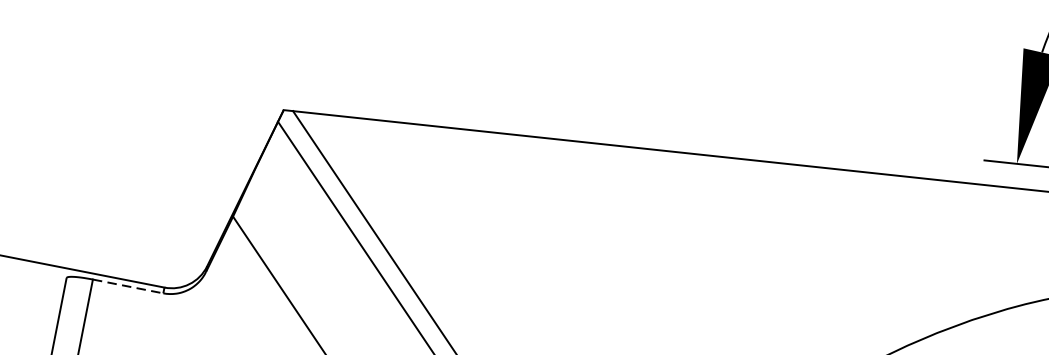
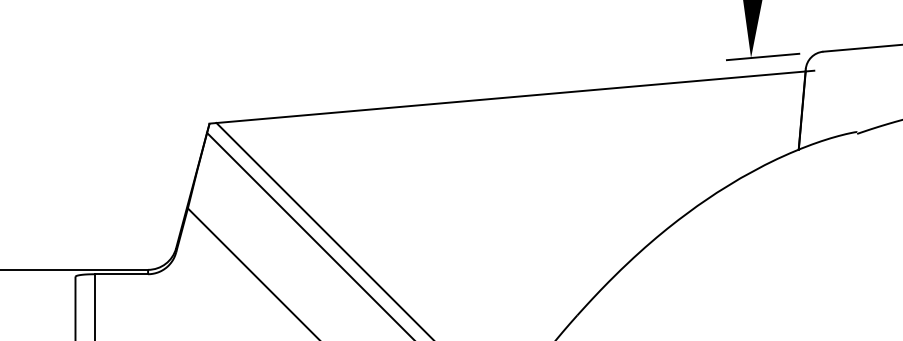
line: (128, 286) -> (121, 274), dashed -> solid

